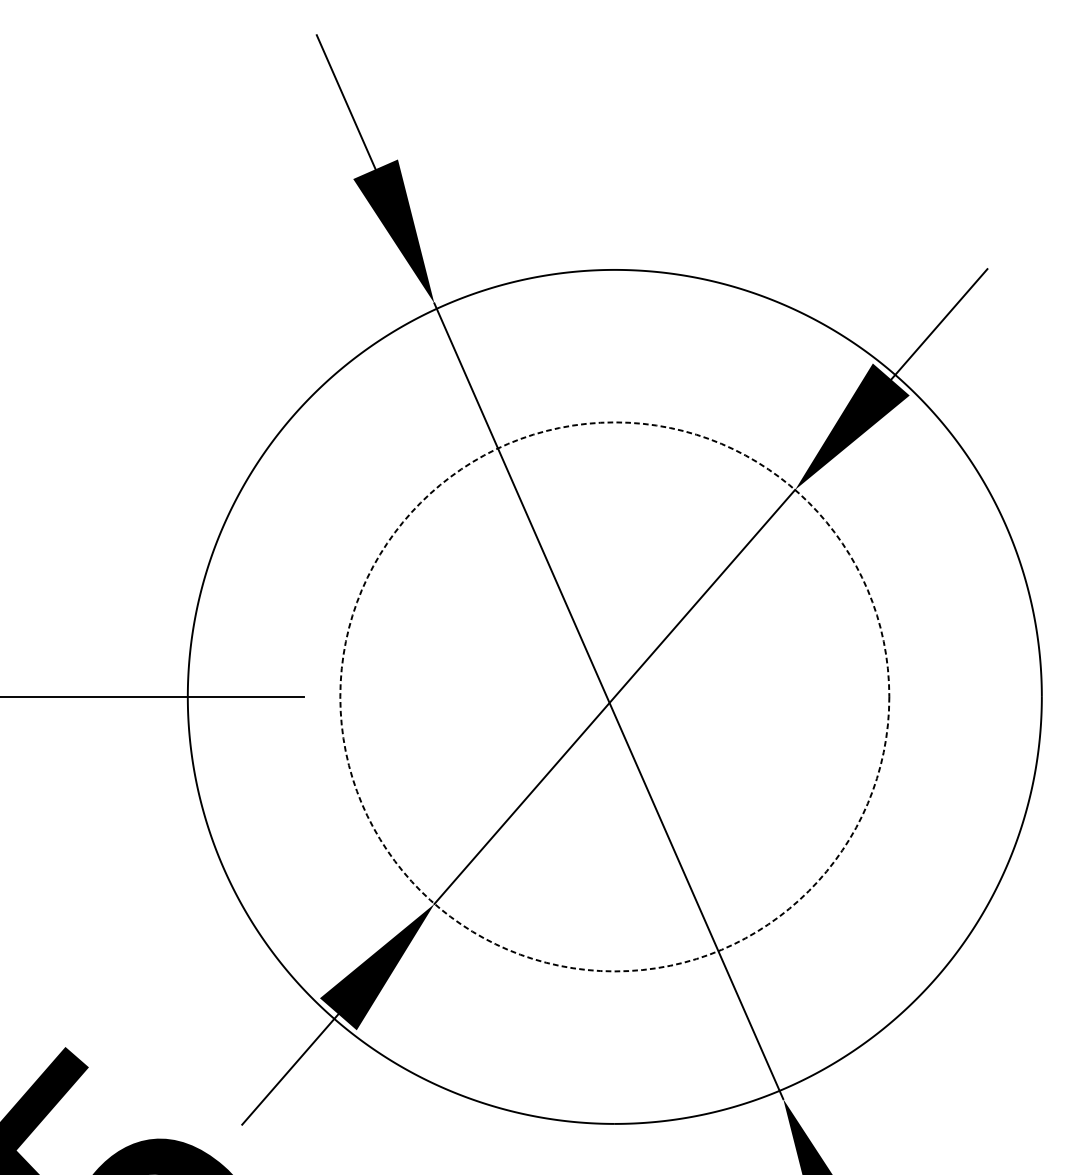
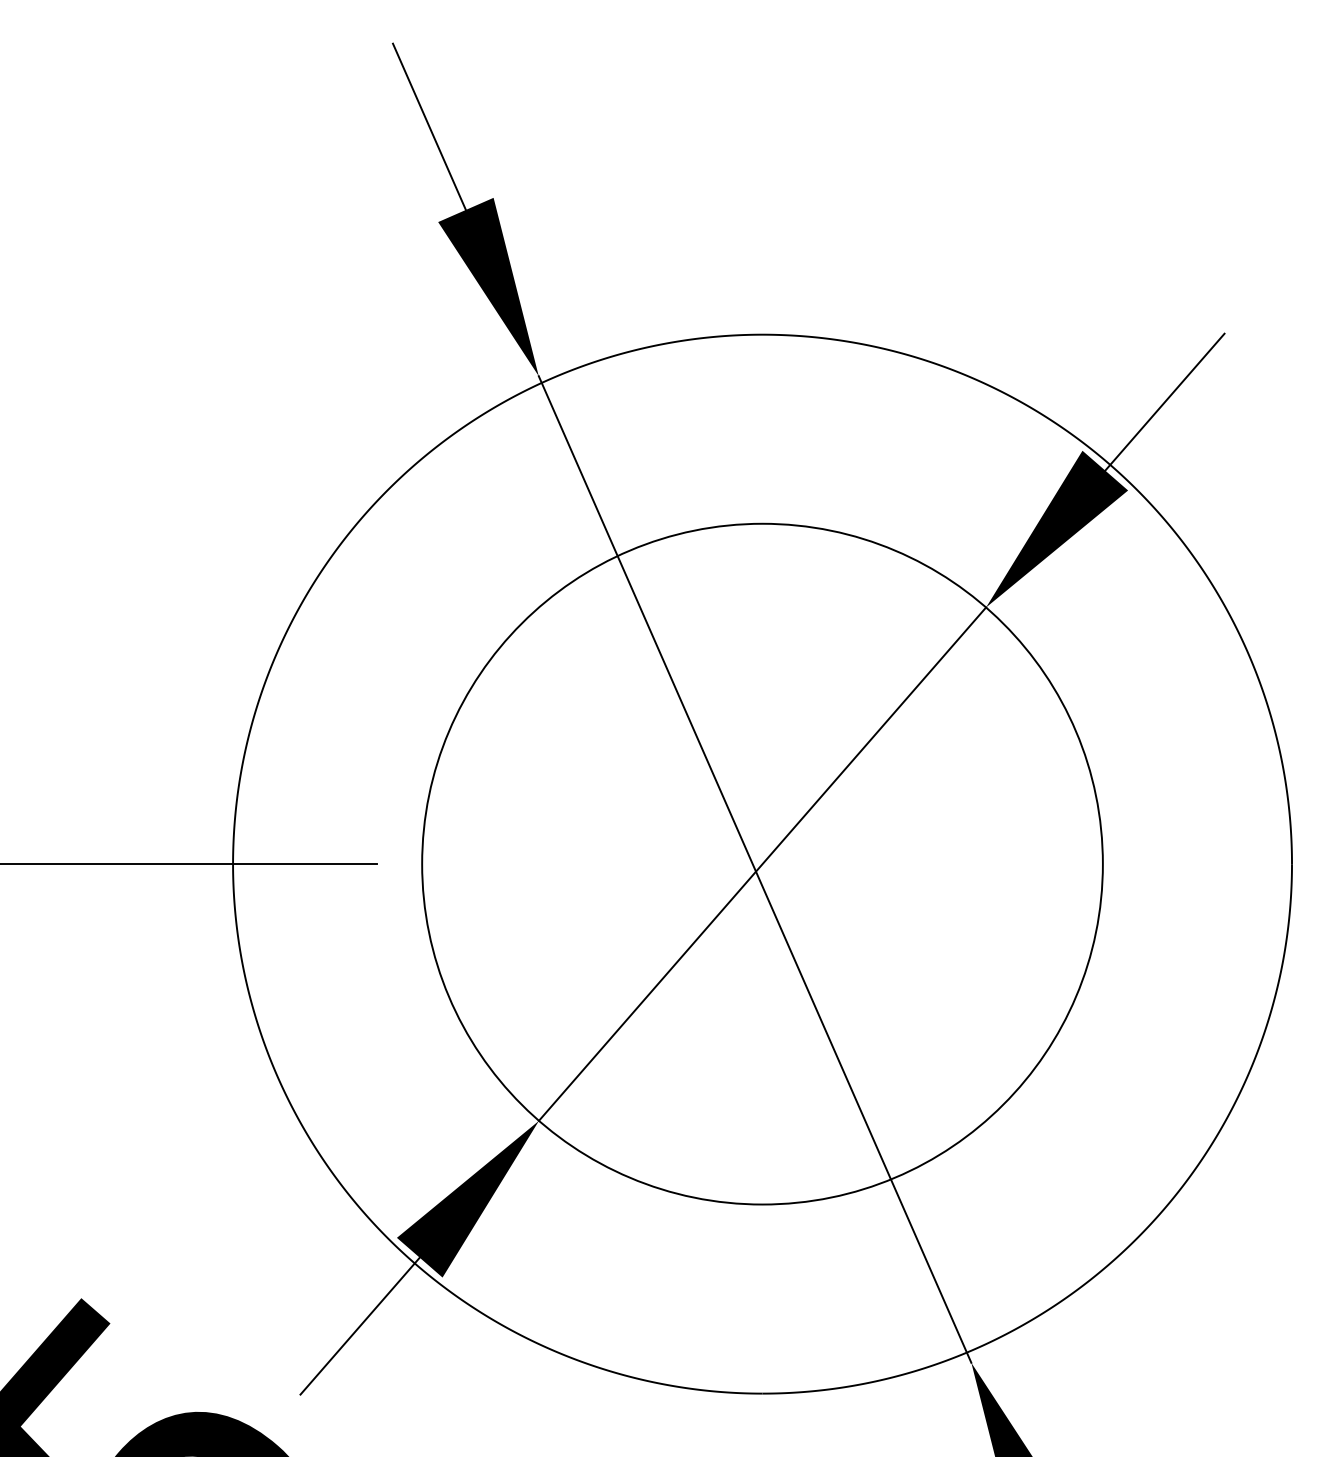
circle: (614, 696) -> (762, 863), dashed -> solid

